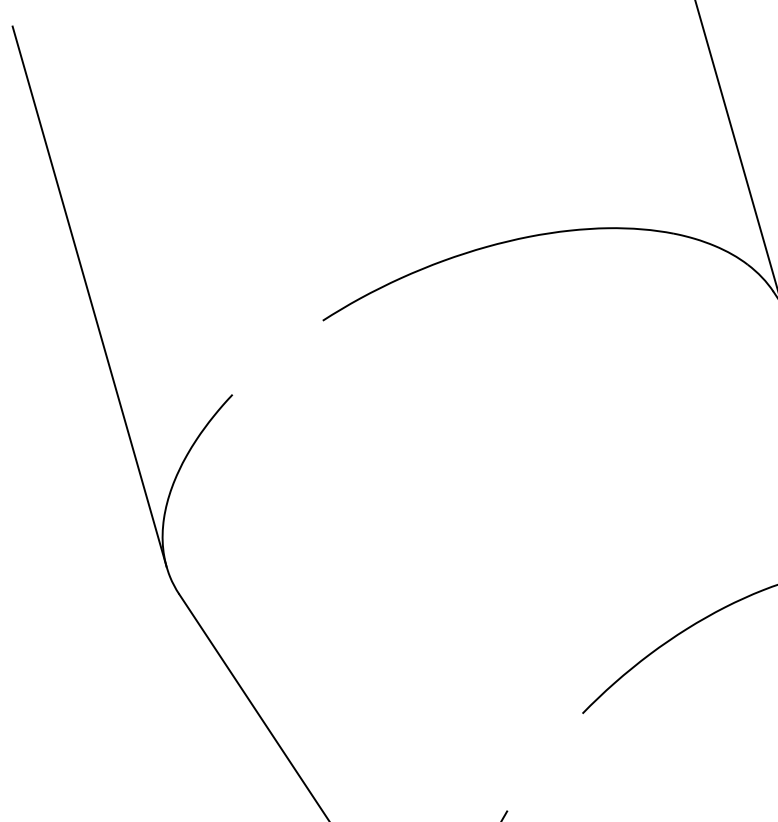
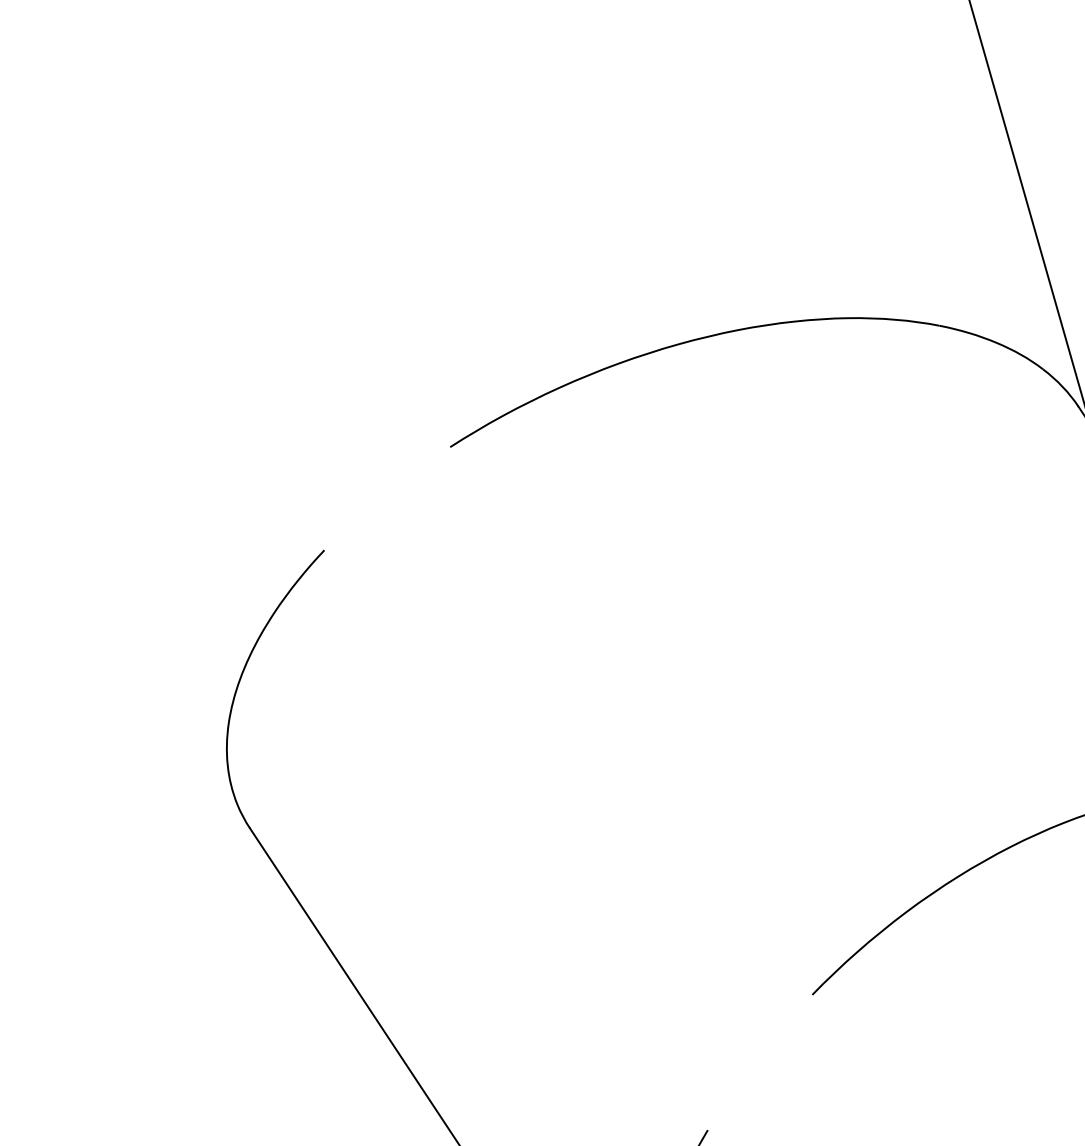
line: (89, 296) -> (124, 413), removed

